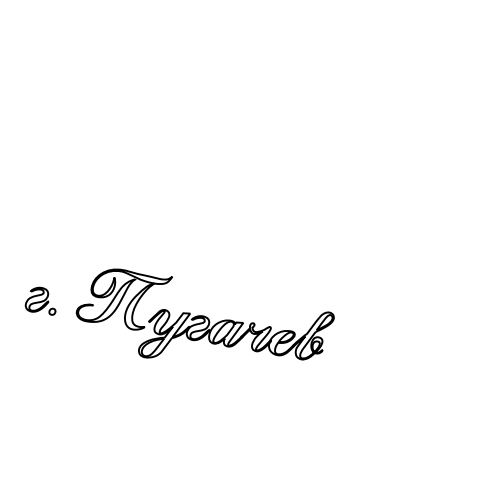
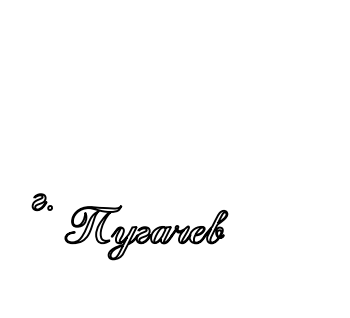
part: (40, 300) -> (41, 202), moved

